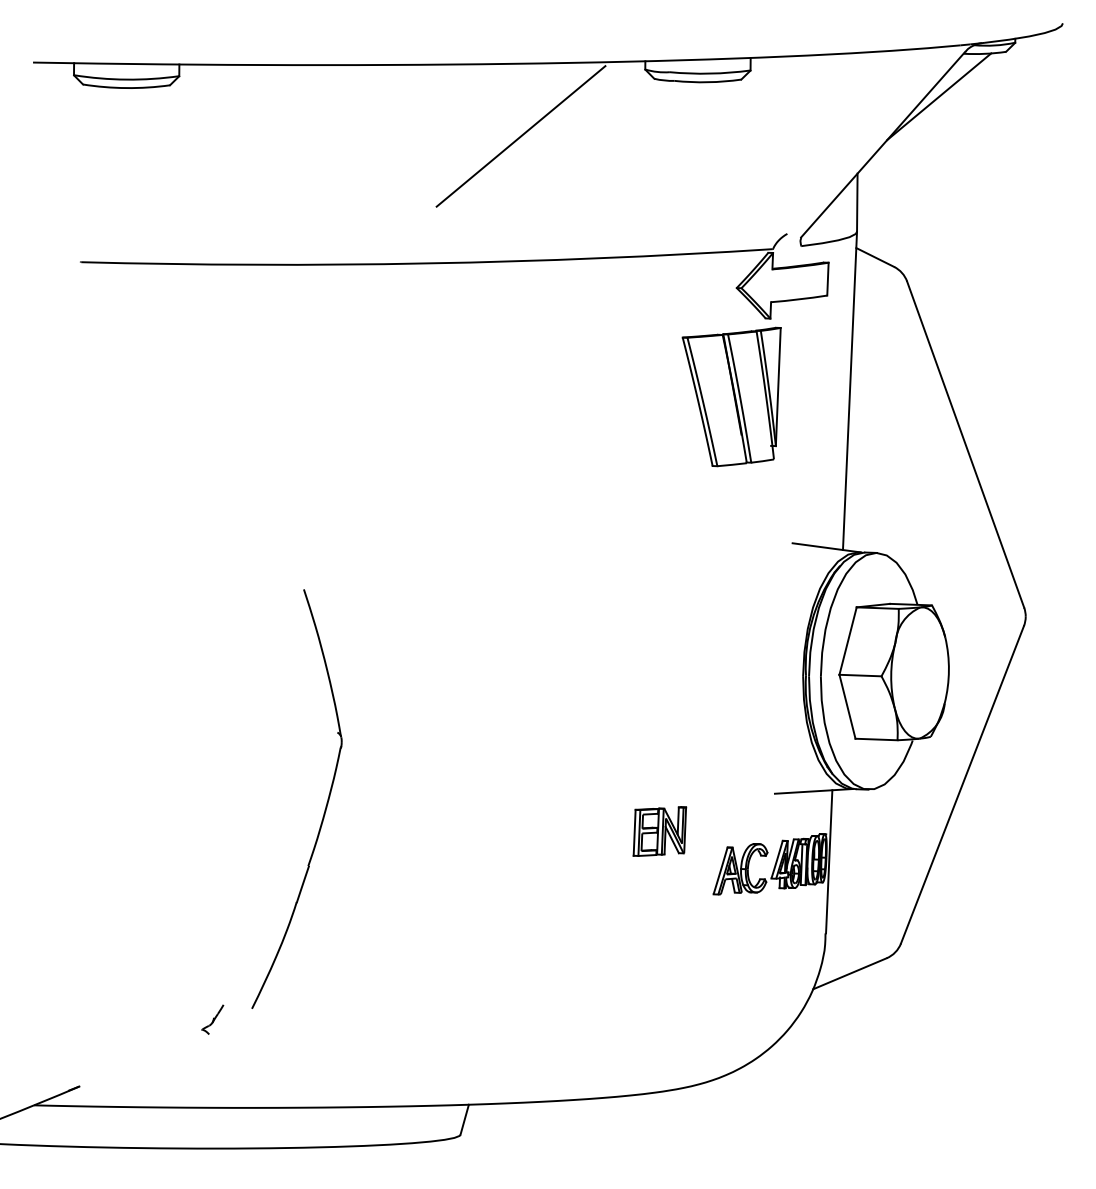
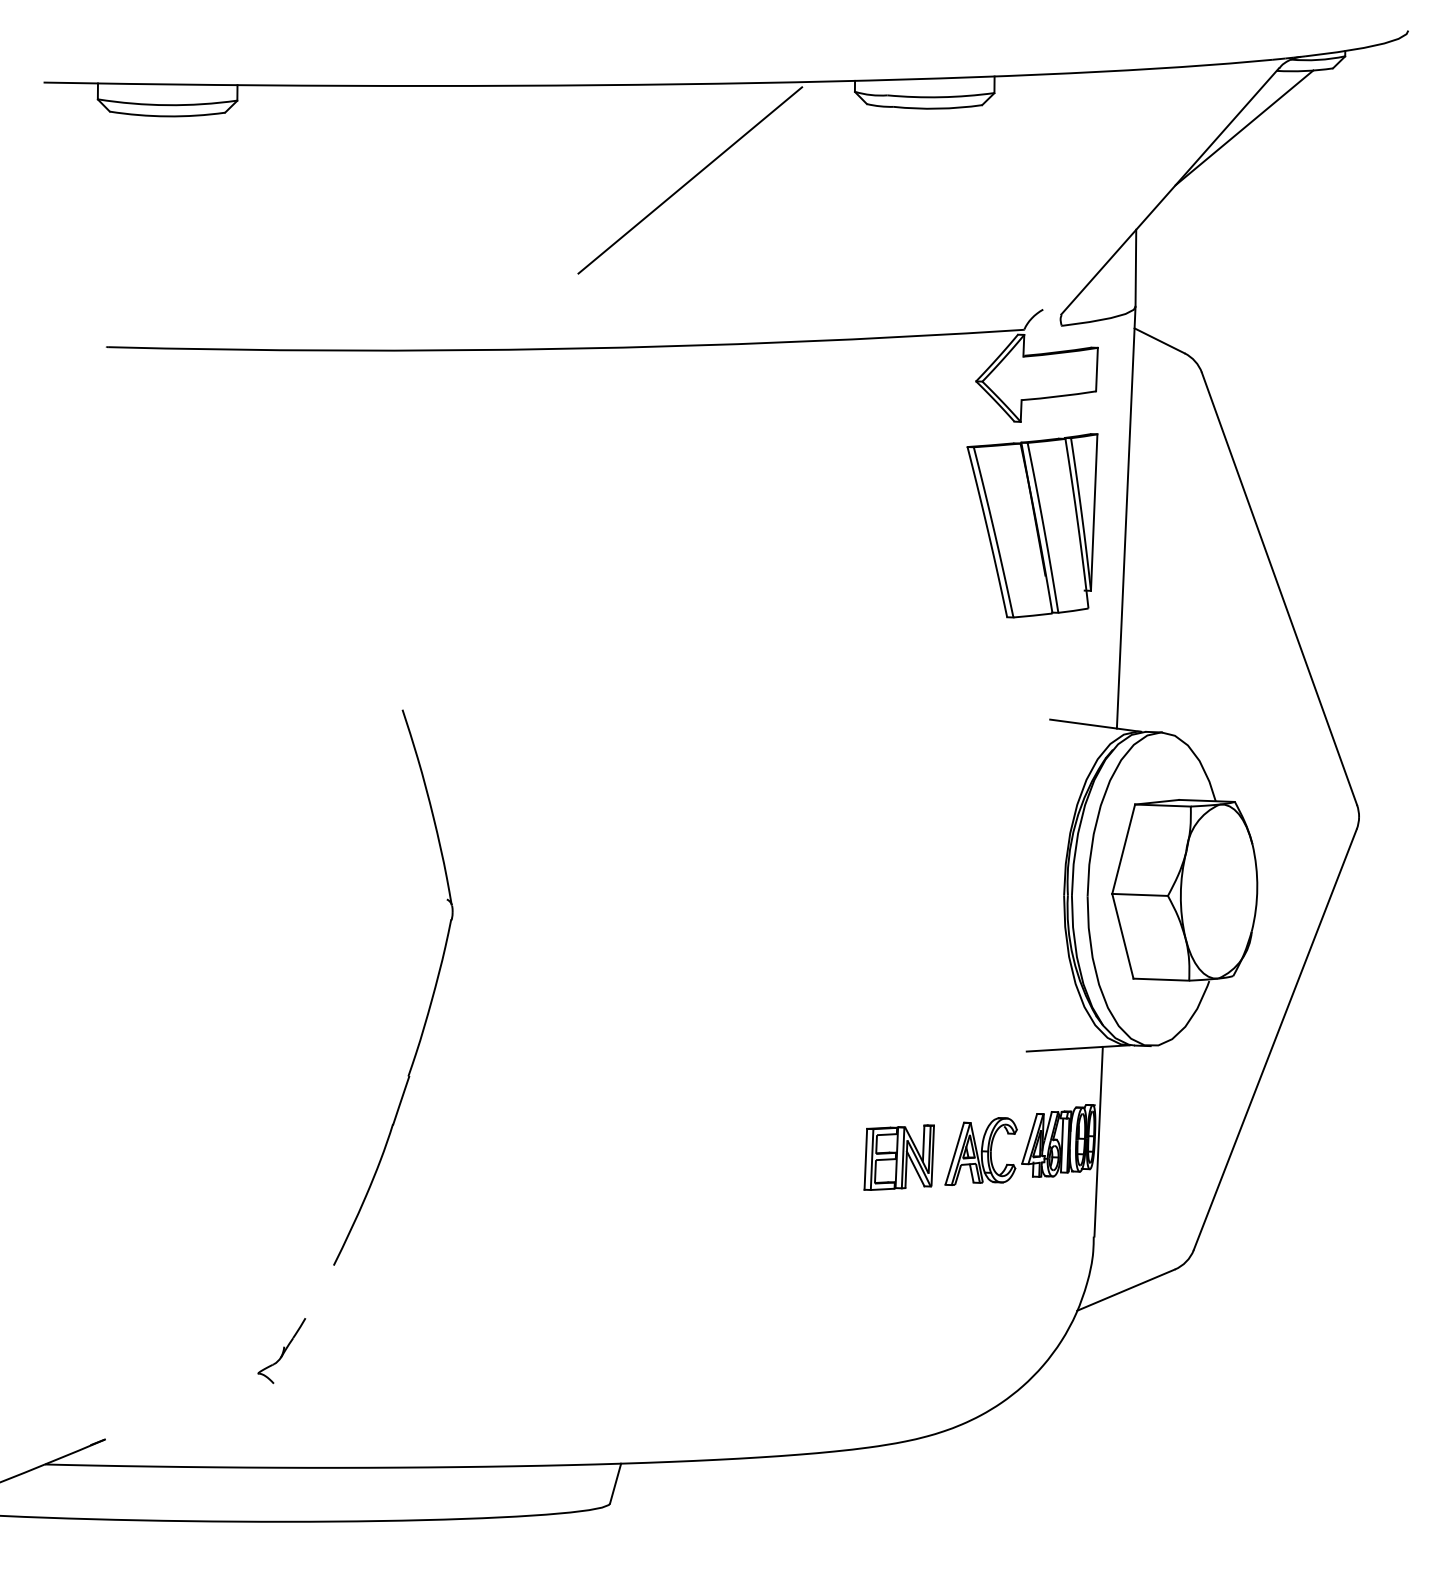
part: (731, 396) -> (1032, 525), moved
part: (325, 808) -> (430, 1000), moved
part: (659, 831) -> (898, 1157), moved
part: (212, 1019) -> (281, 1350), size x1.67

